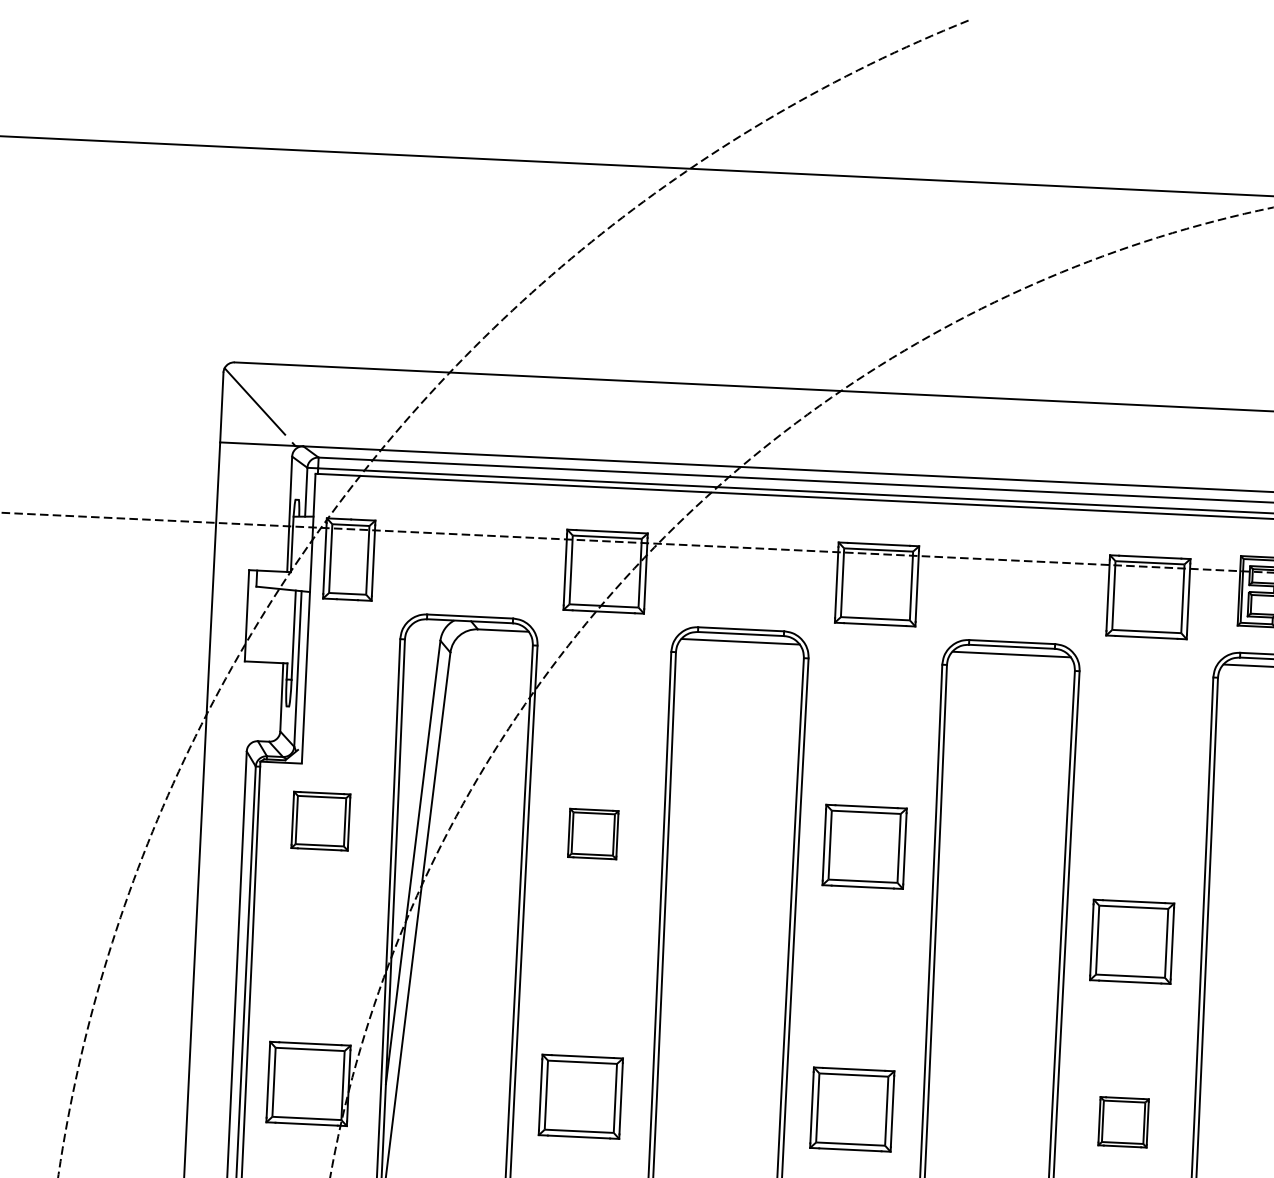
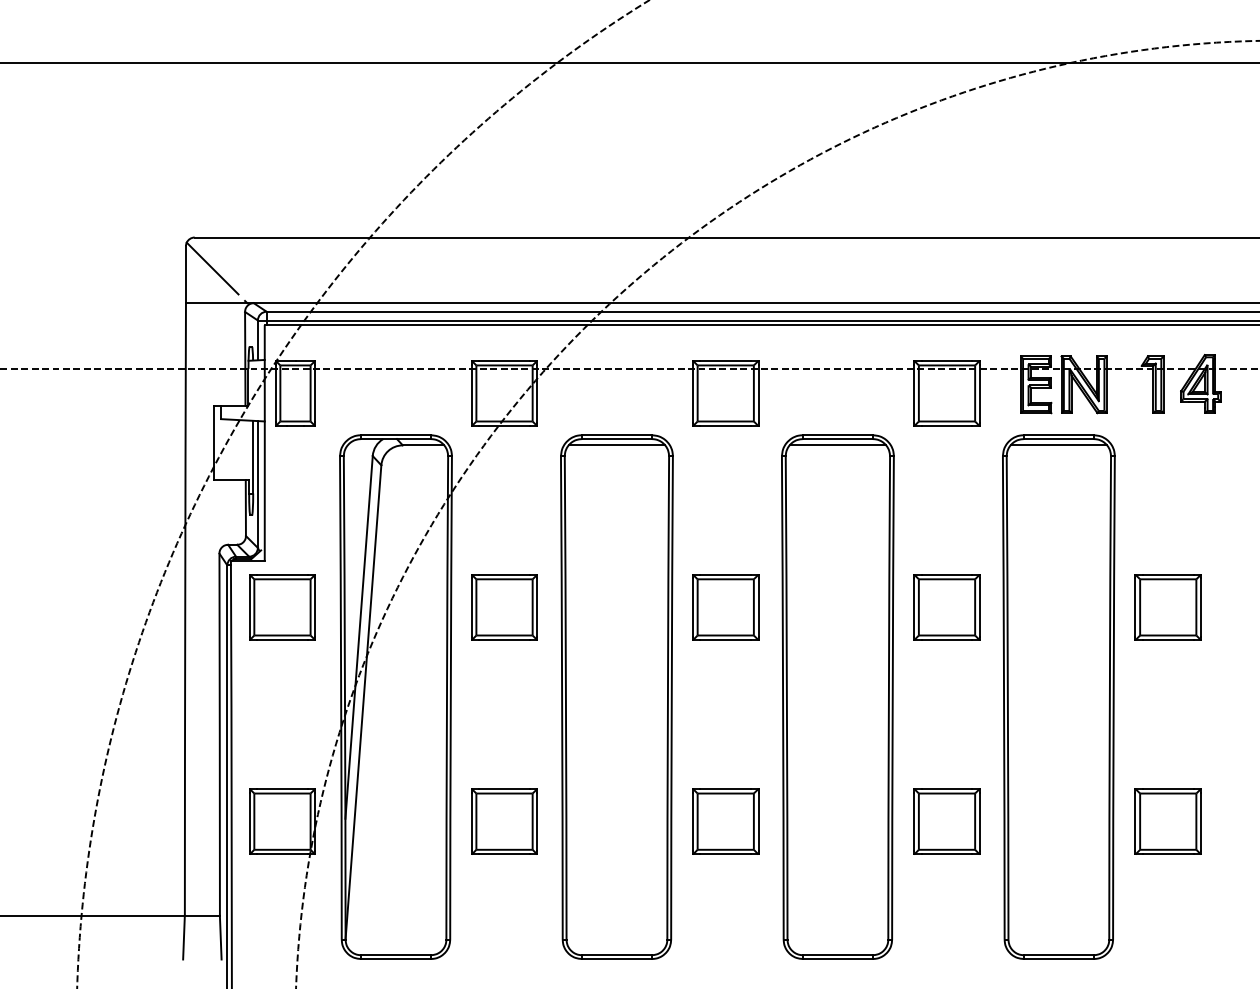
part: (320, 821) -> (282, 607), size x1.43
part: (593, 834) -> (504, 607), size x1.67
part: (1131, 941) -> (946, 607), moved
part: (1123, 1122) -> (946, 821), size x1.67

